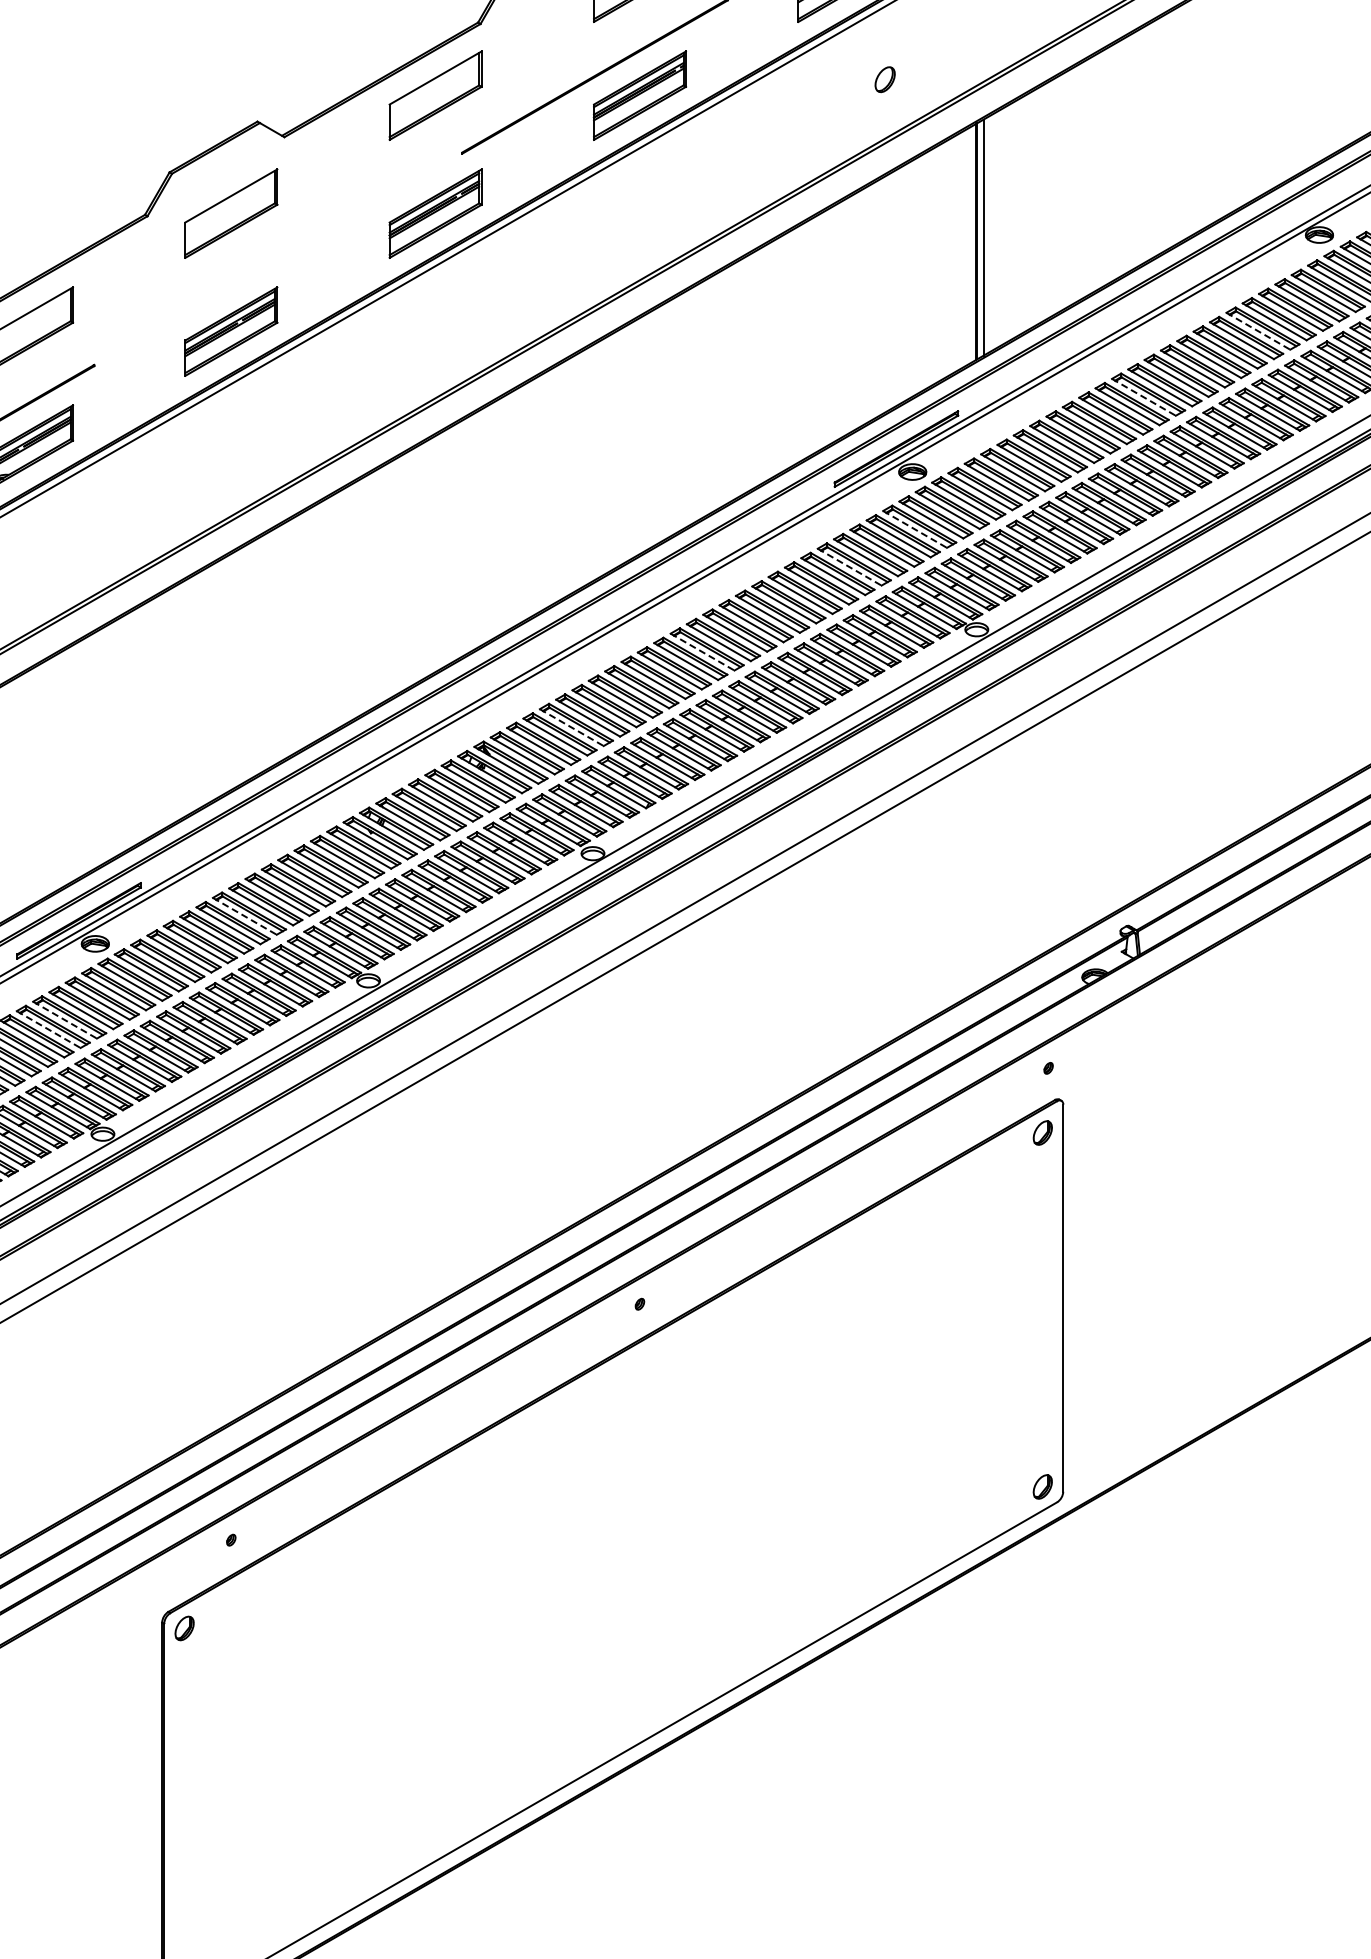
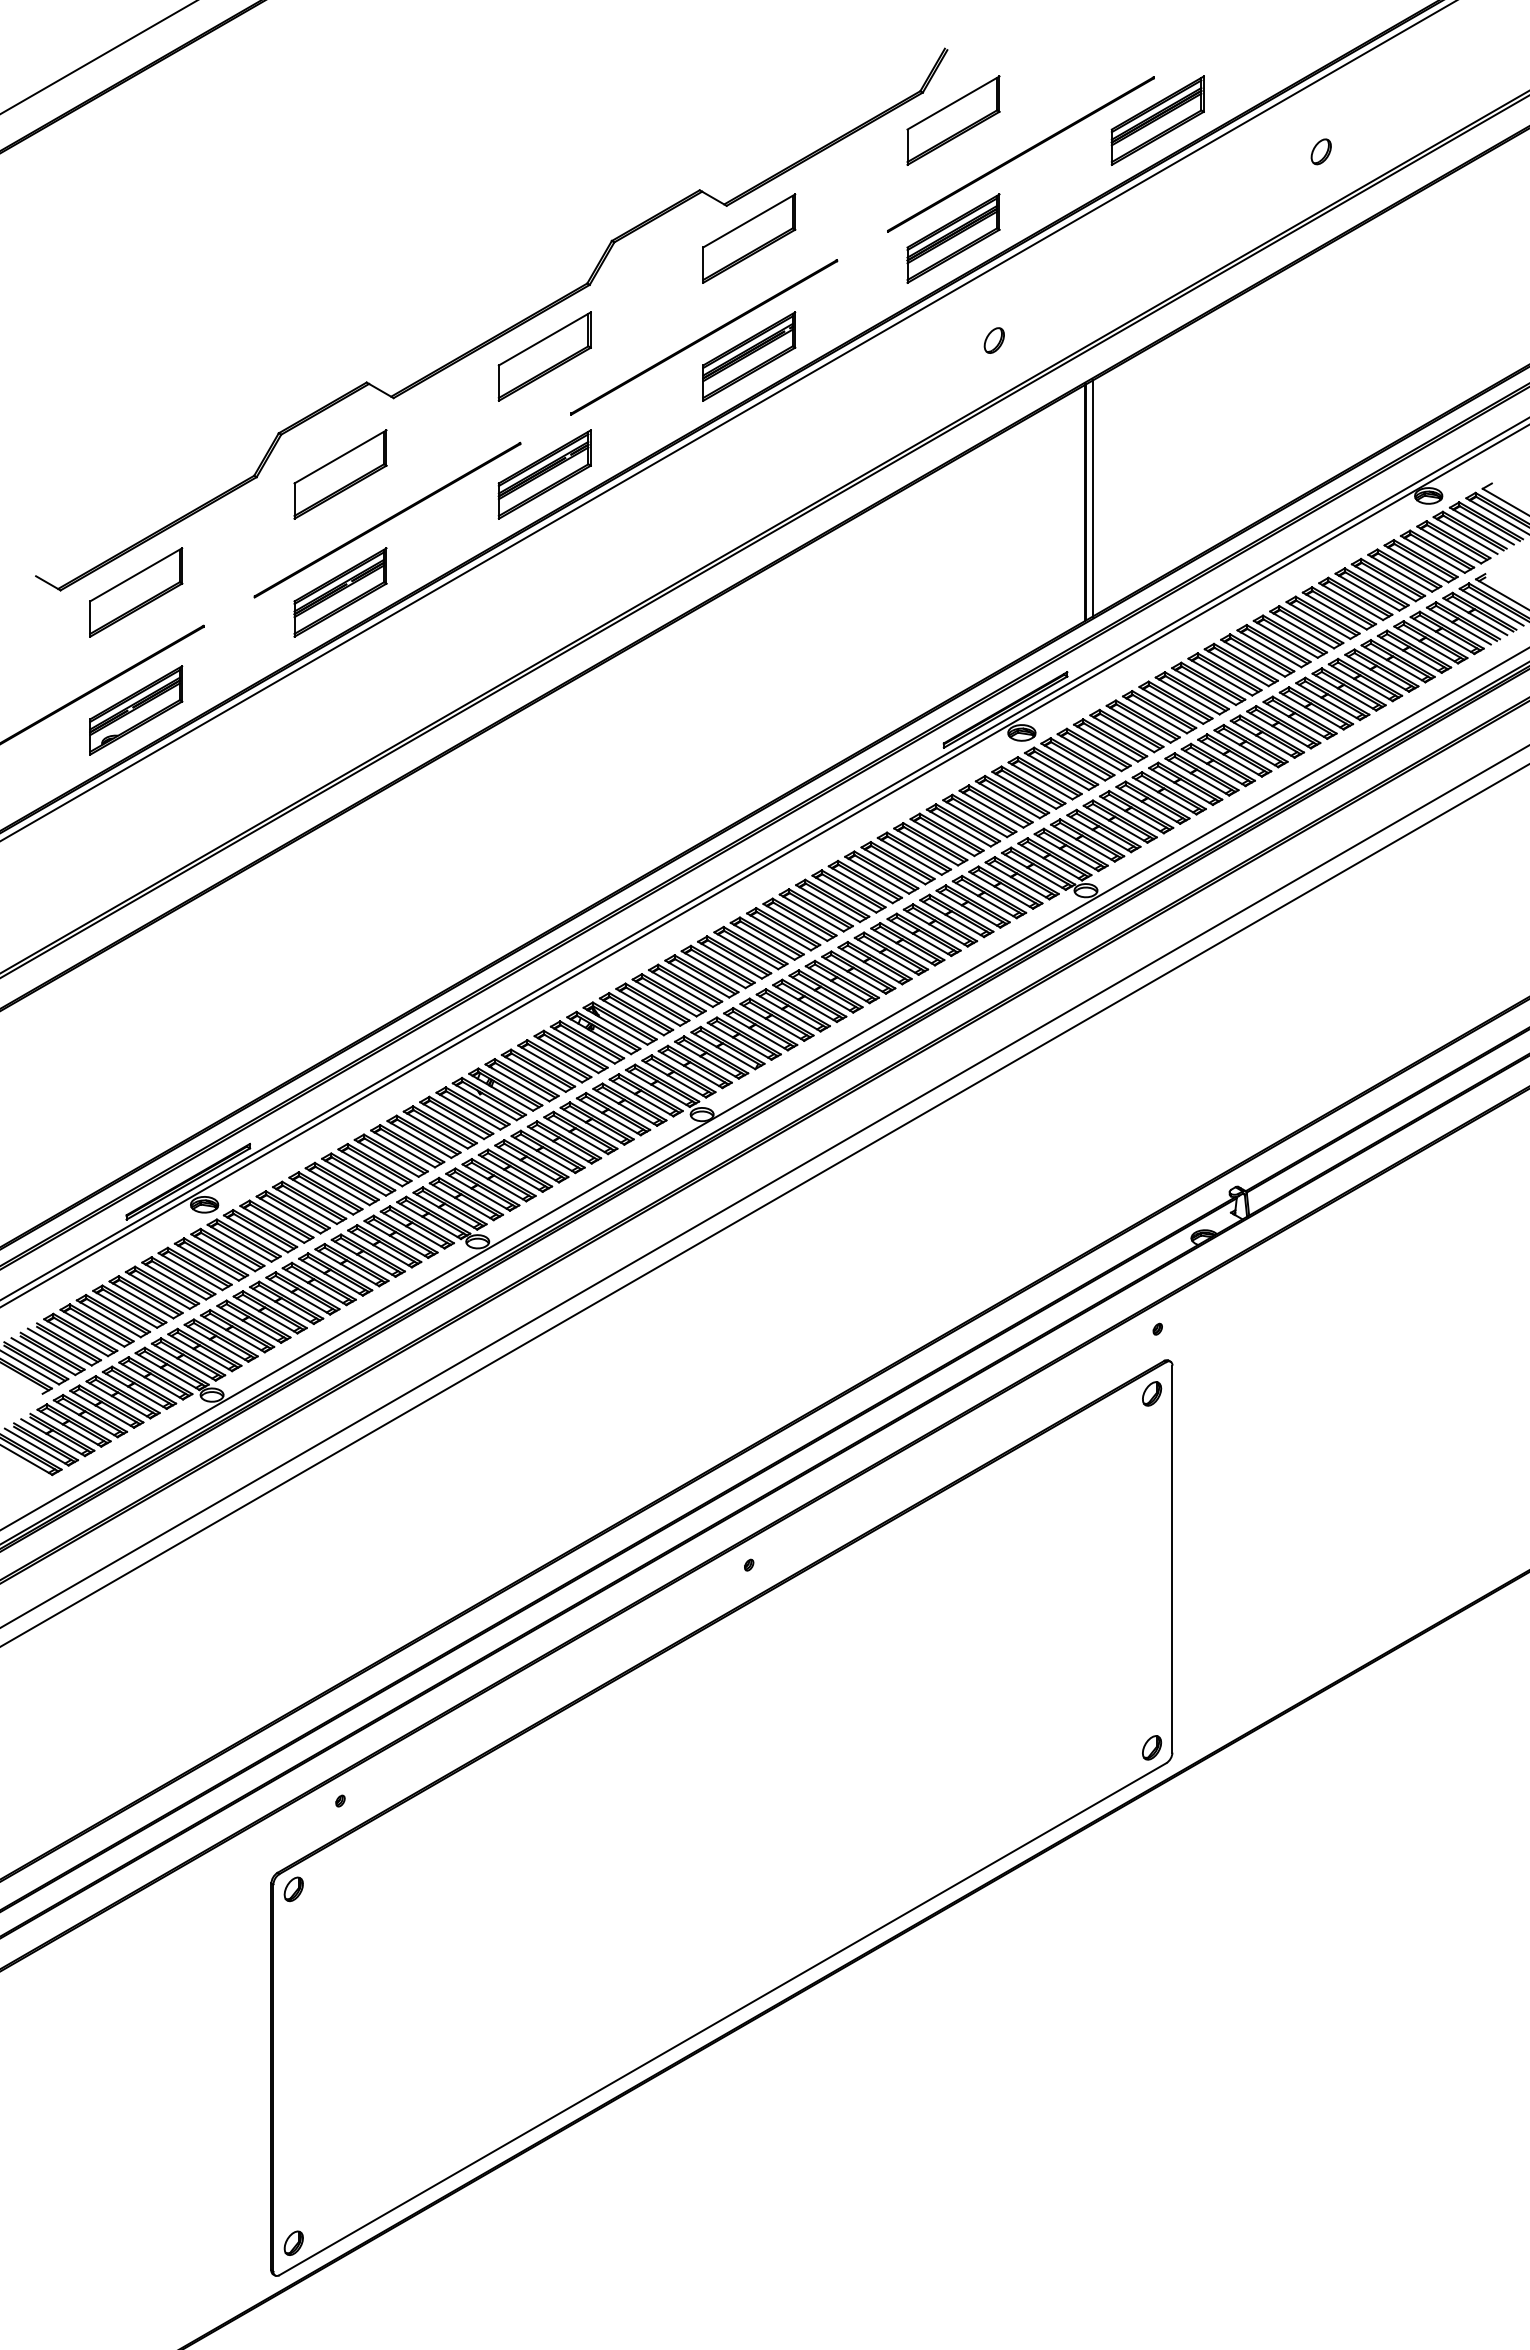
line: (278, 258) -> (387, 519), added
line: (1258, 331) -> (1367, 592), dashed -> solid
line: (1144, 397) -> (1253, 658), dashed -> solid
line: (915, 529) -> (1024, 790), dashed -> solid
line: (849, 567) -> (958, 828), dashed -> solid
line: (702, 652) -> (811, 913), dashed -> solid
line: (571, 727) -> (680, 988), dashed -> solid
line: (245, 916) -> (354, 1177), dashed -> solid
line: (65, 1020) -> (174, 1281), dashed -> solid
line: (48, 1029) -> (157, 1290), dashed -> solid

